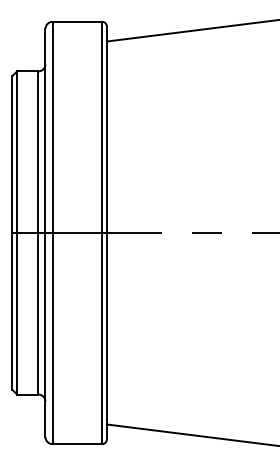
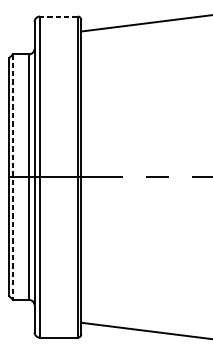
line: (77, 21) -> (58, 16), solid -> dashed
line: (17, 232) -> (13, 176), solid -> dashed

